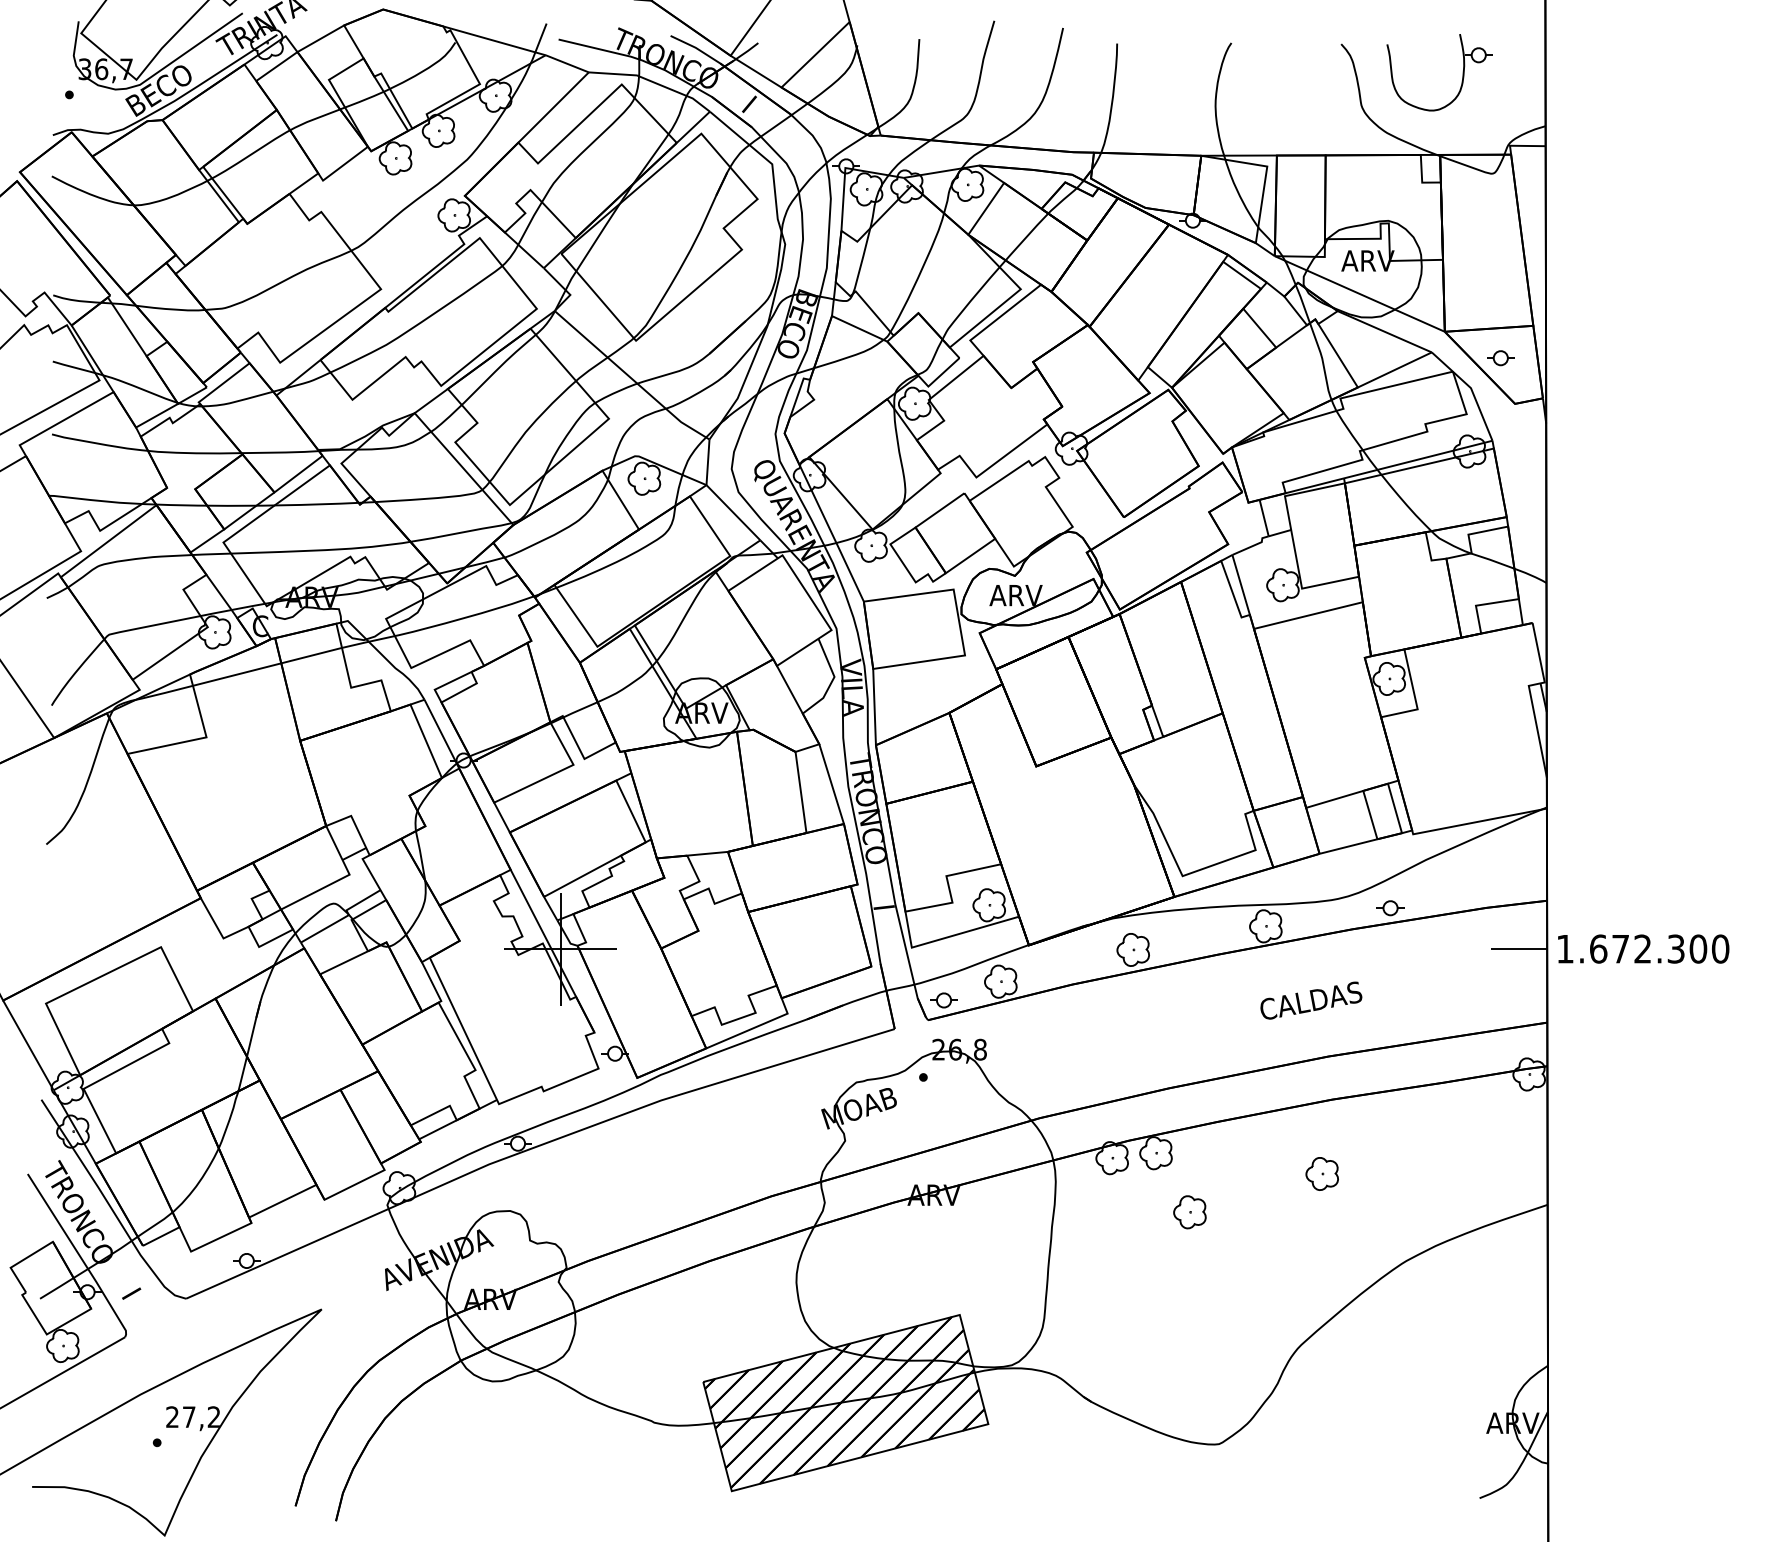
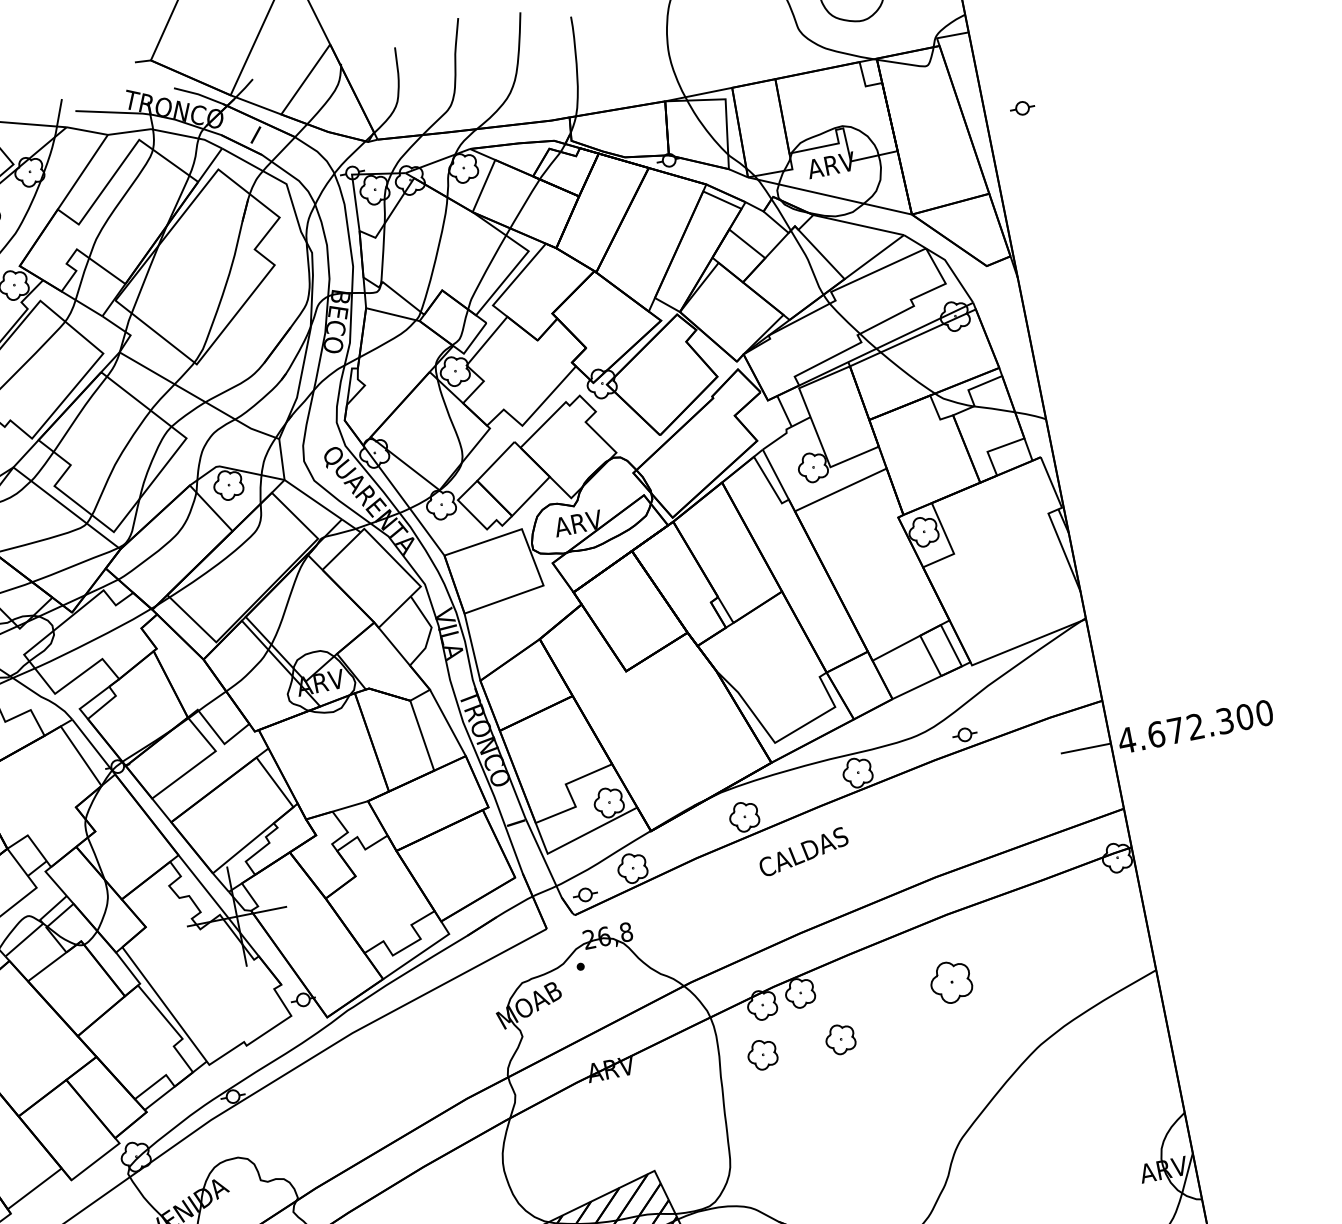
part: (1500, 358) -> (1022, 108), moved
text: (1565, 949) -> (1127, 740), 1.672.300 -> 4.672.300
text: (1311, 1000) -> (803, 851), moved
part: (1321, 1173) -> (950, 982), size x1.4
part: (1101, 1212) -> (762, 1055), added

